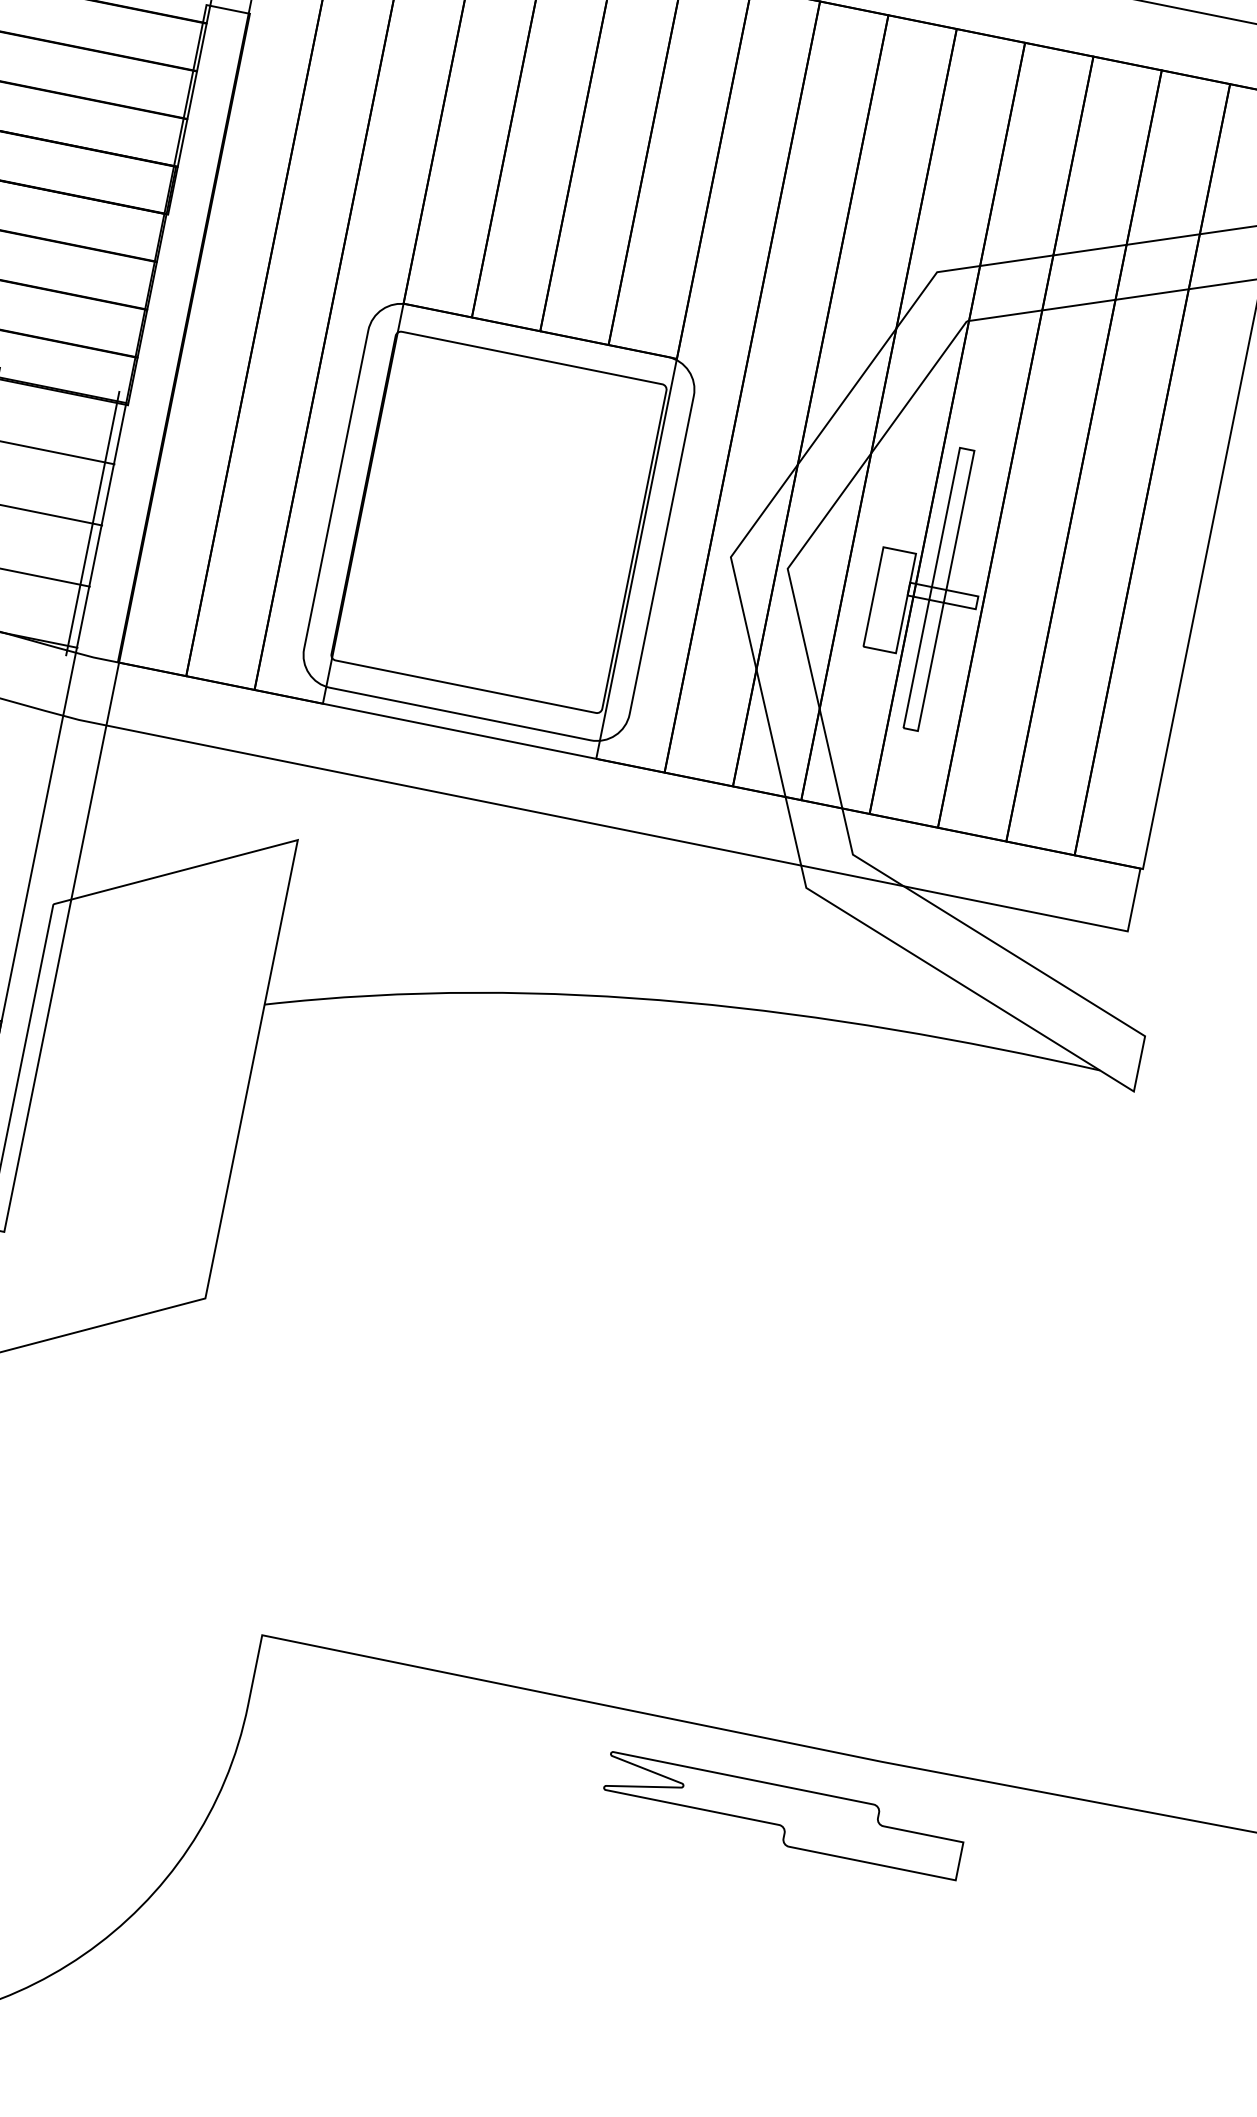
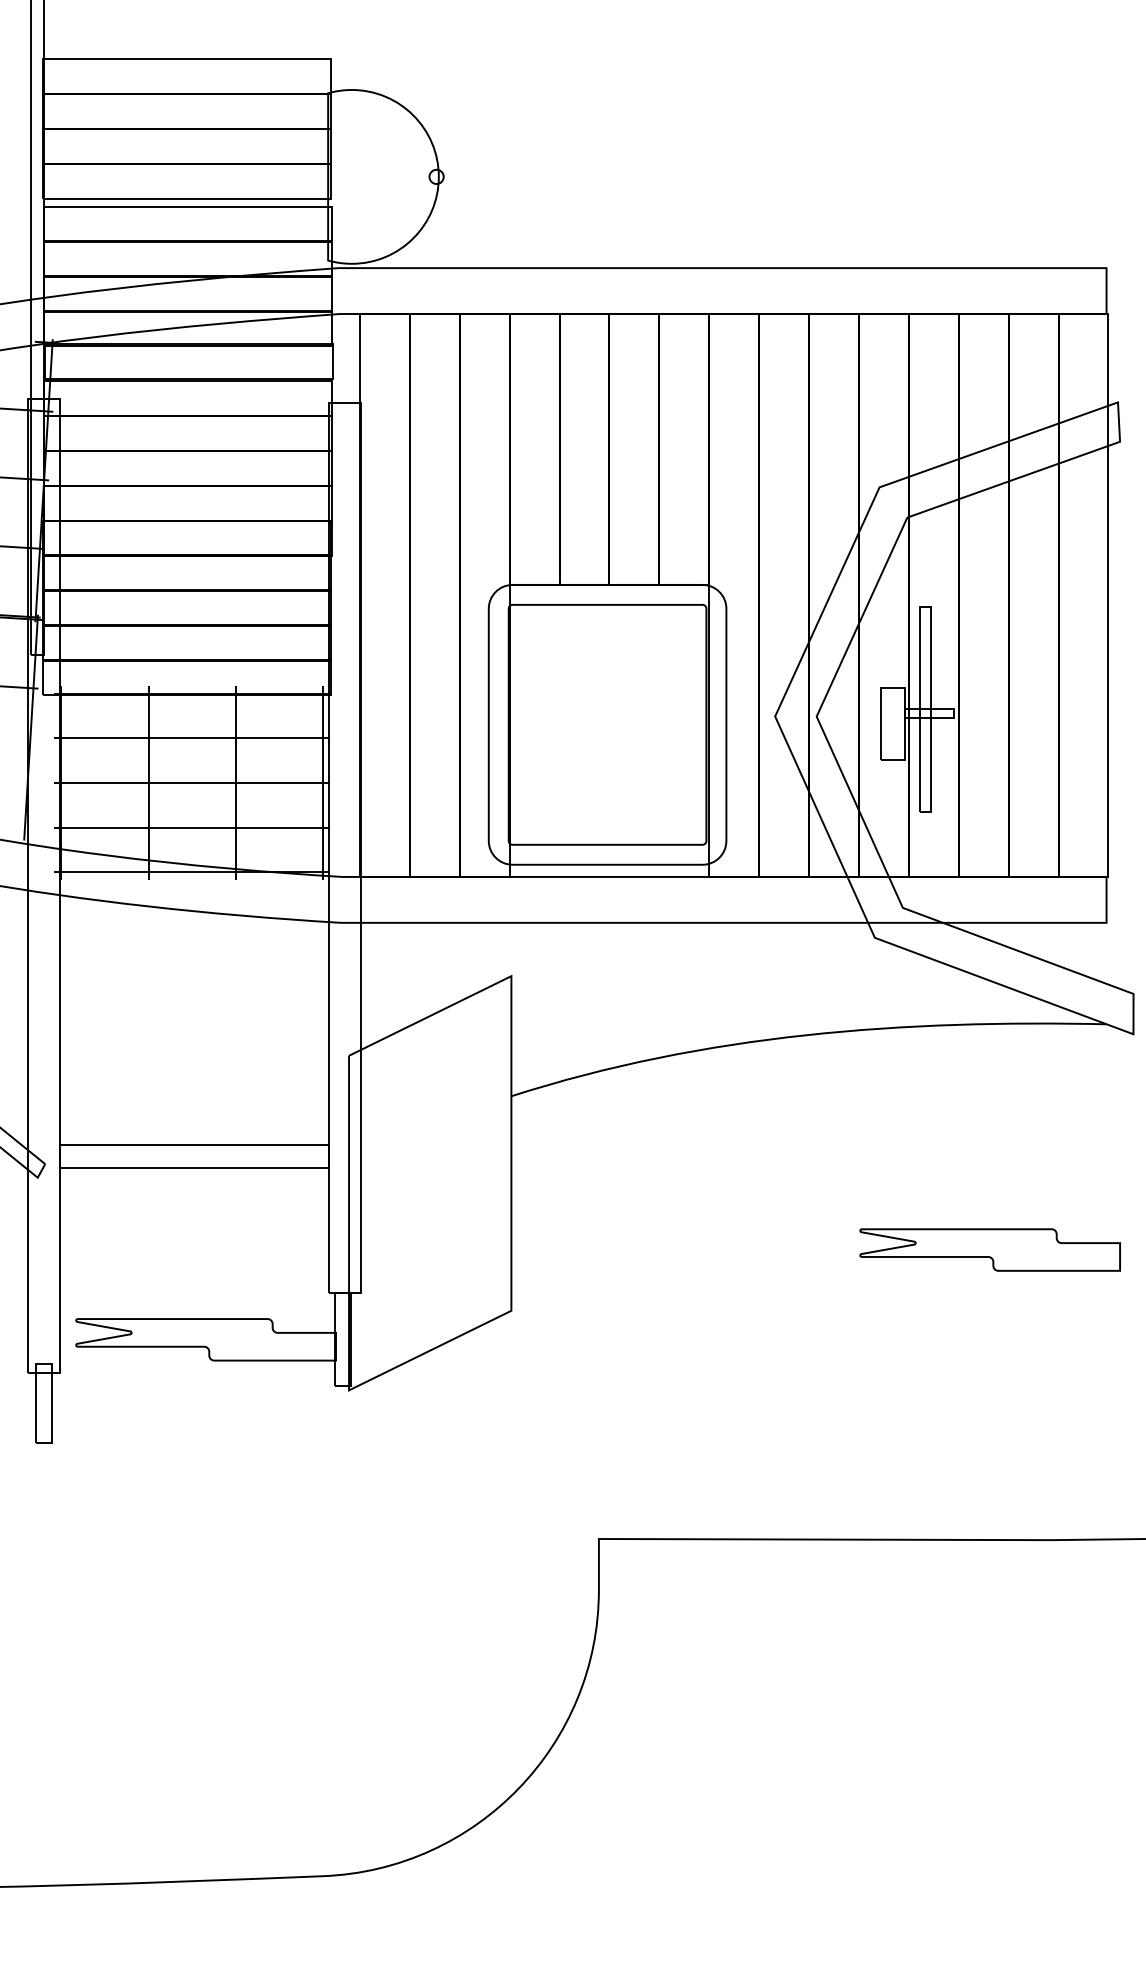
part: (782, 1815) -> (989, 1249), moved

